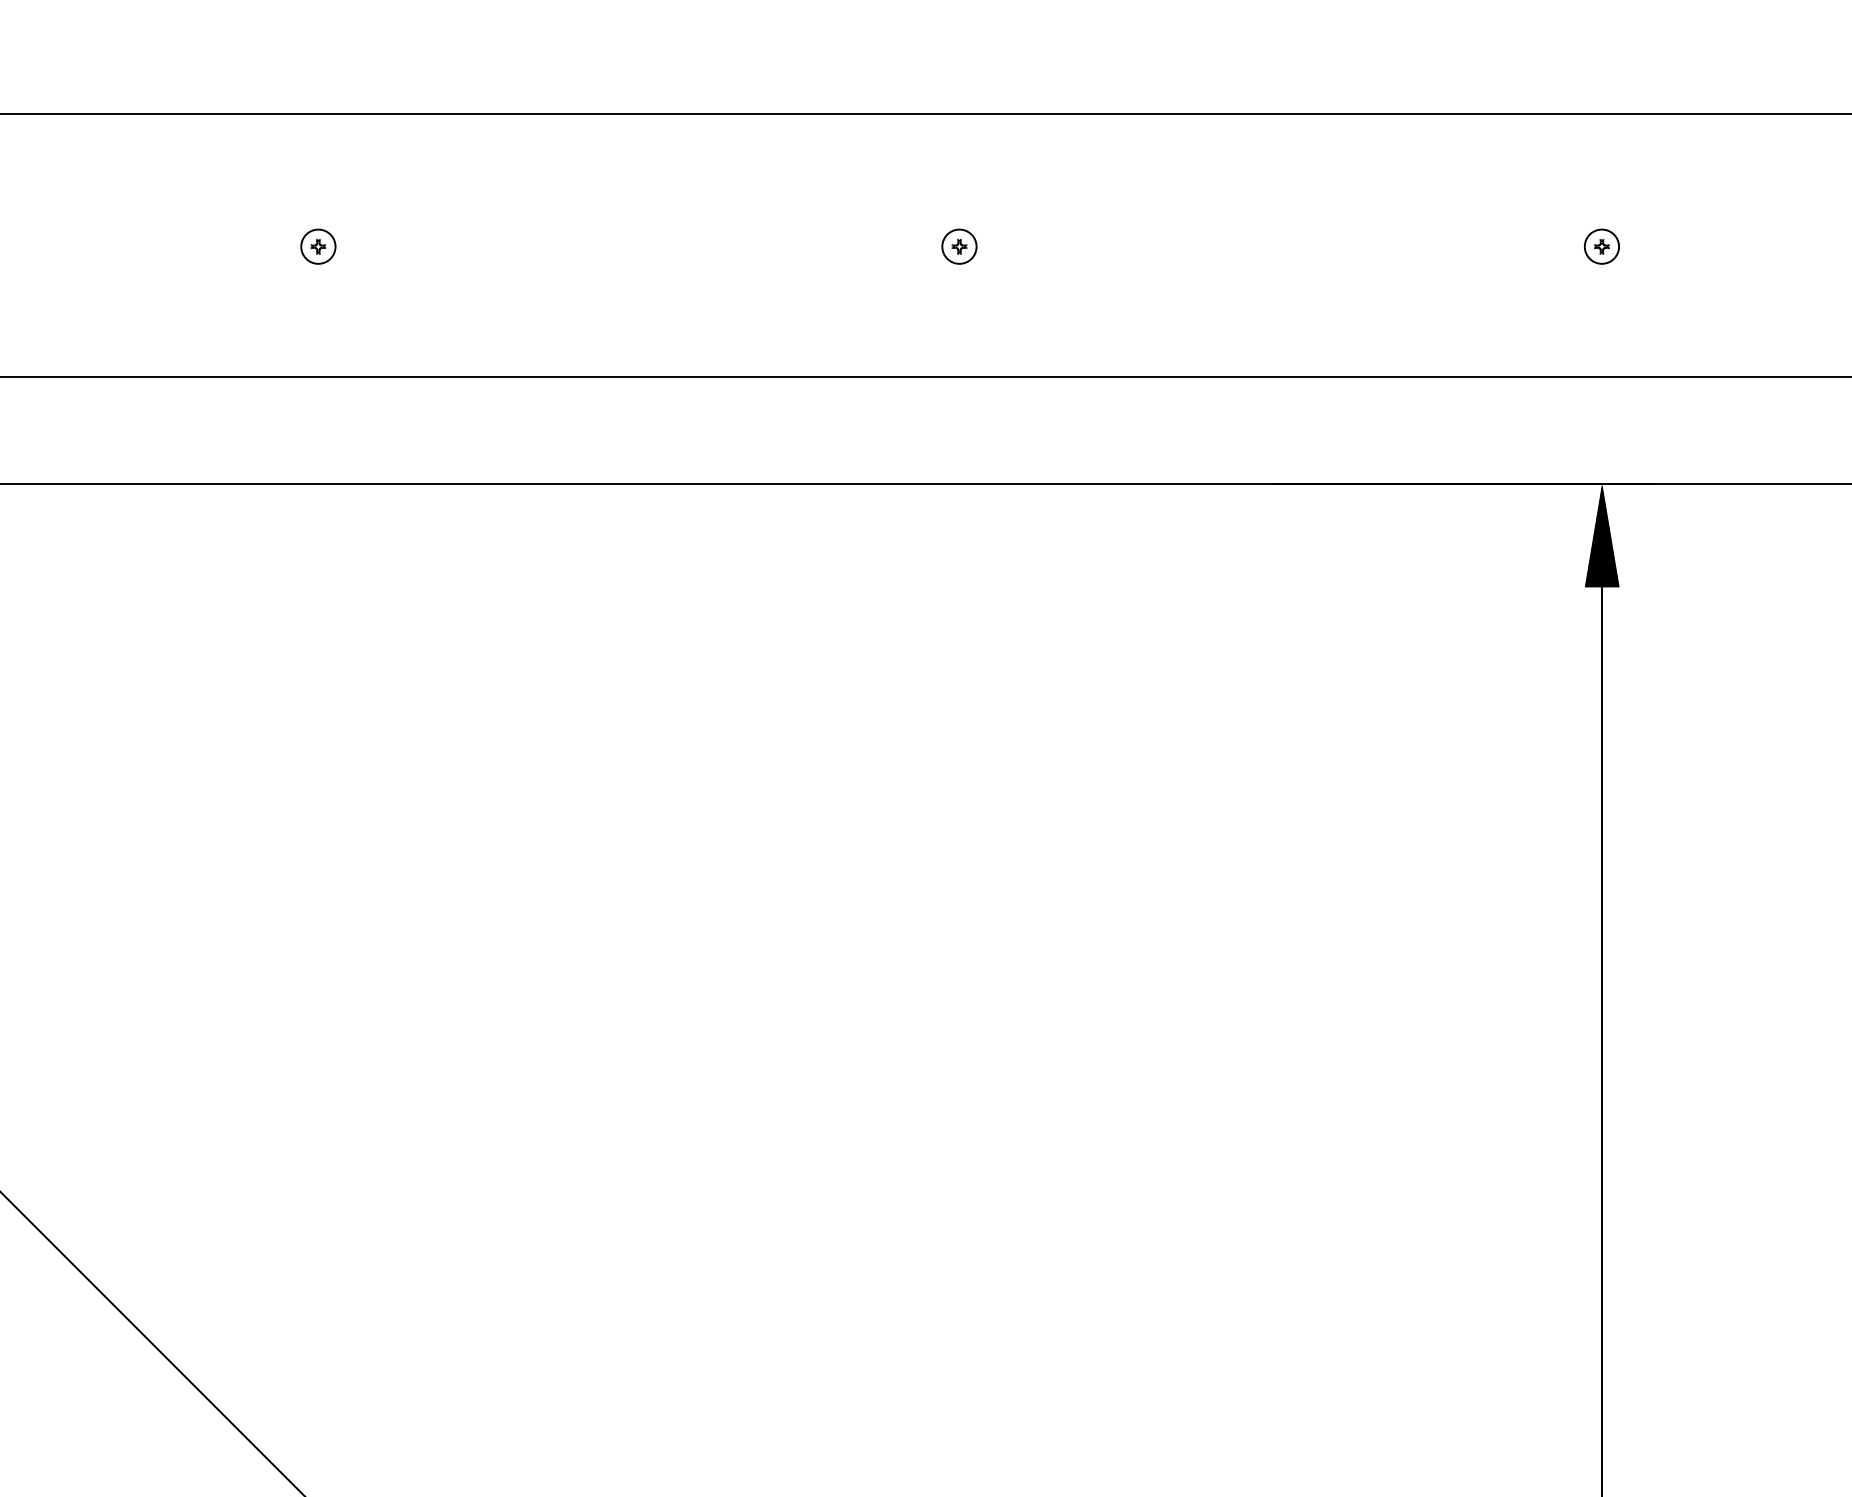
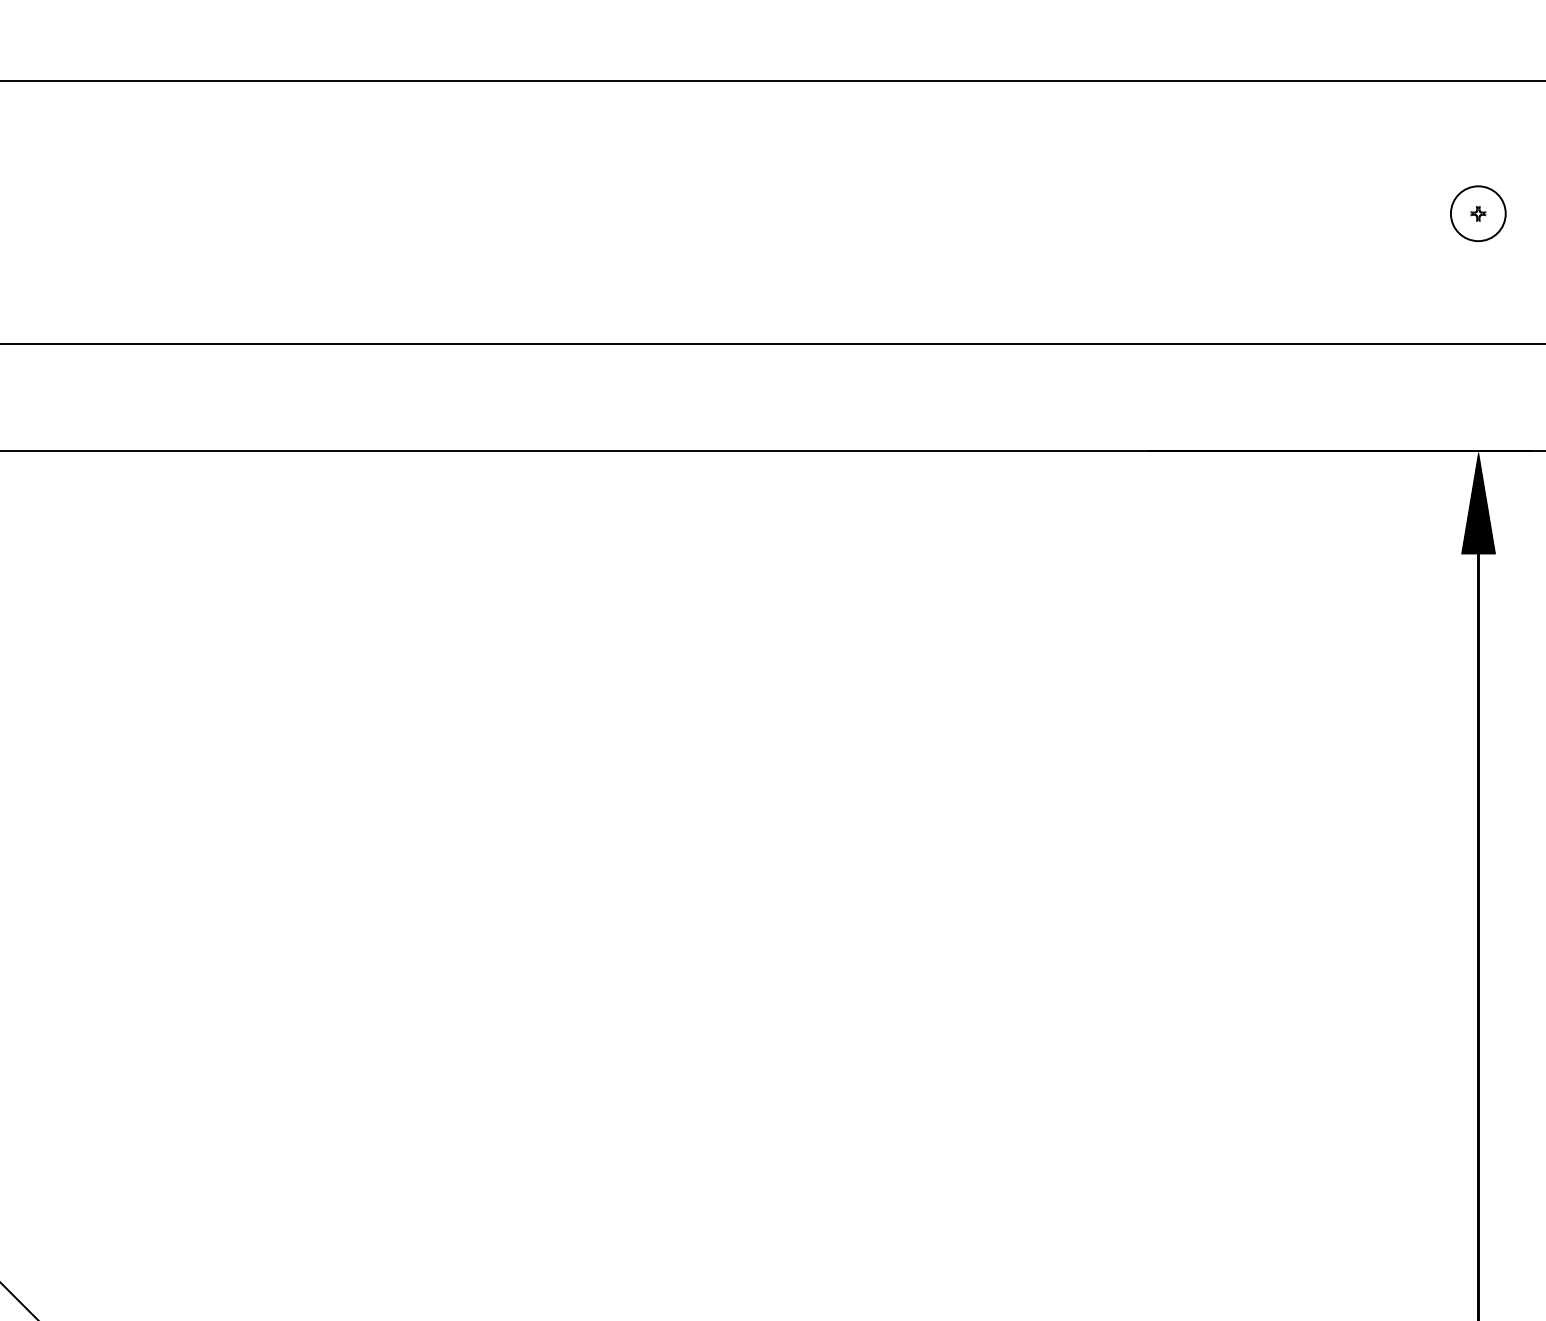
part: (318, 246) -> (194, 213), removed
part: (959, 246) -> (835, 213), removed
circle: (1601, 246) -> (1477, 213), size x1.6

